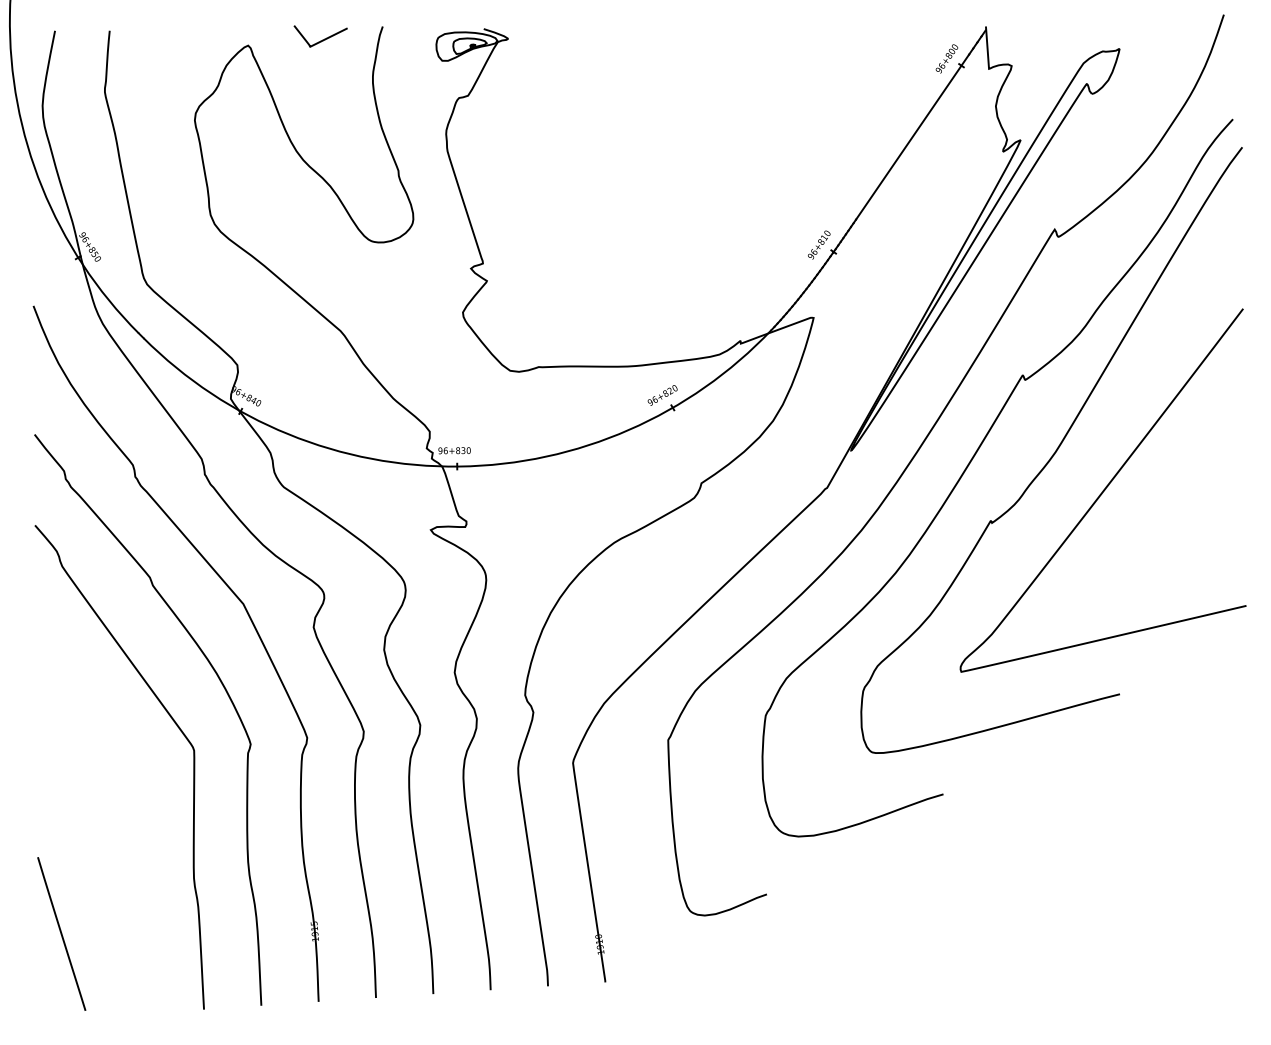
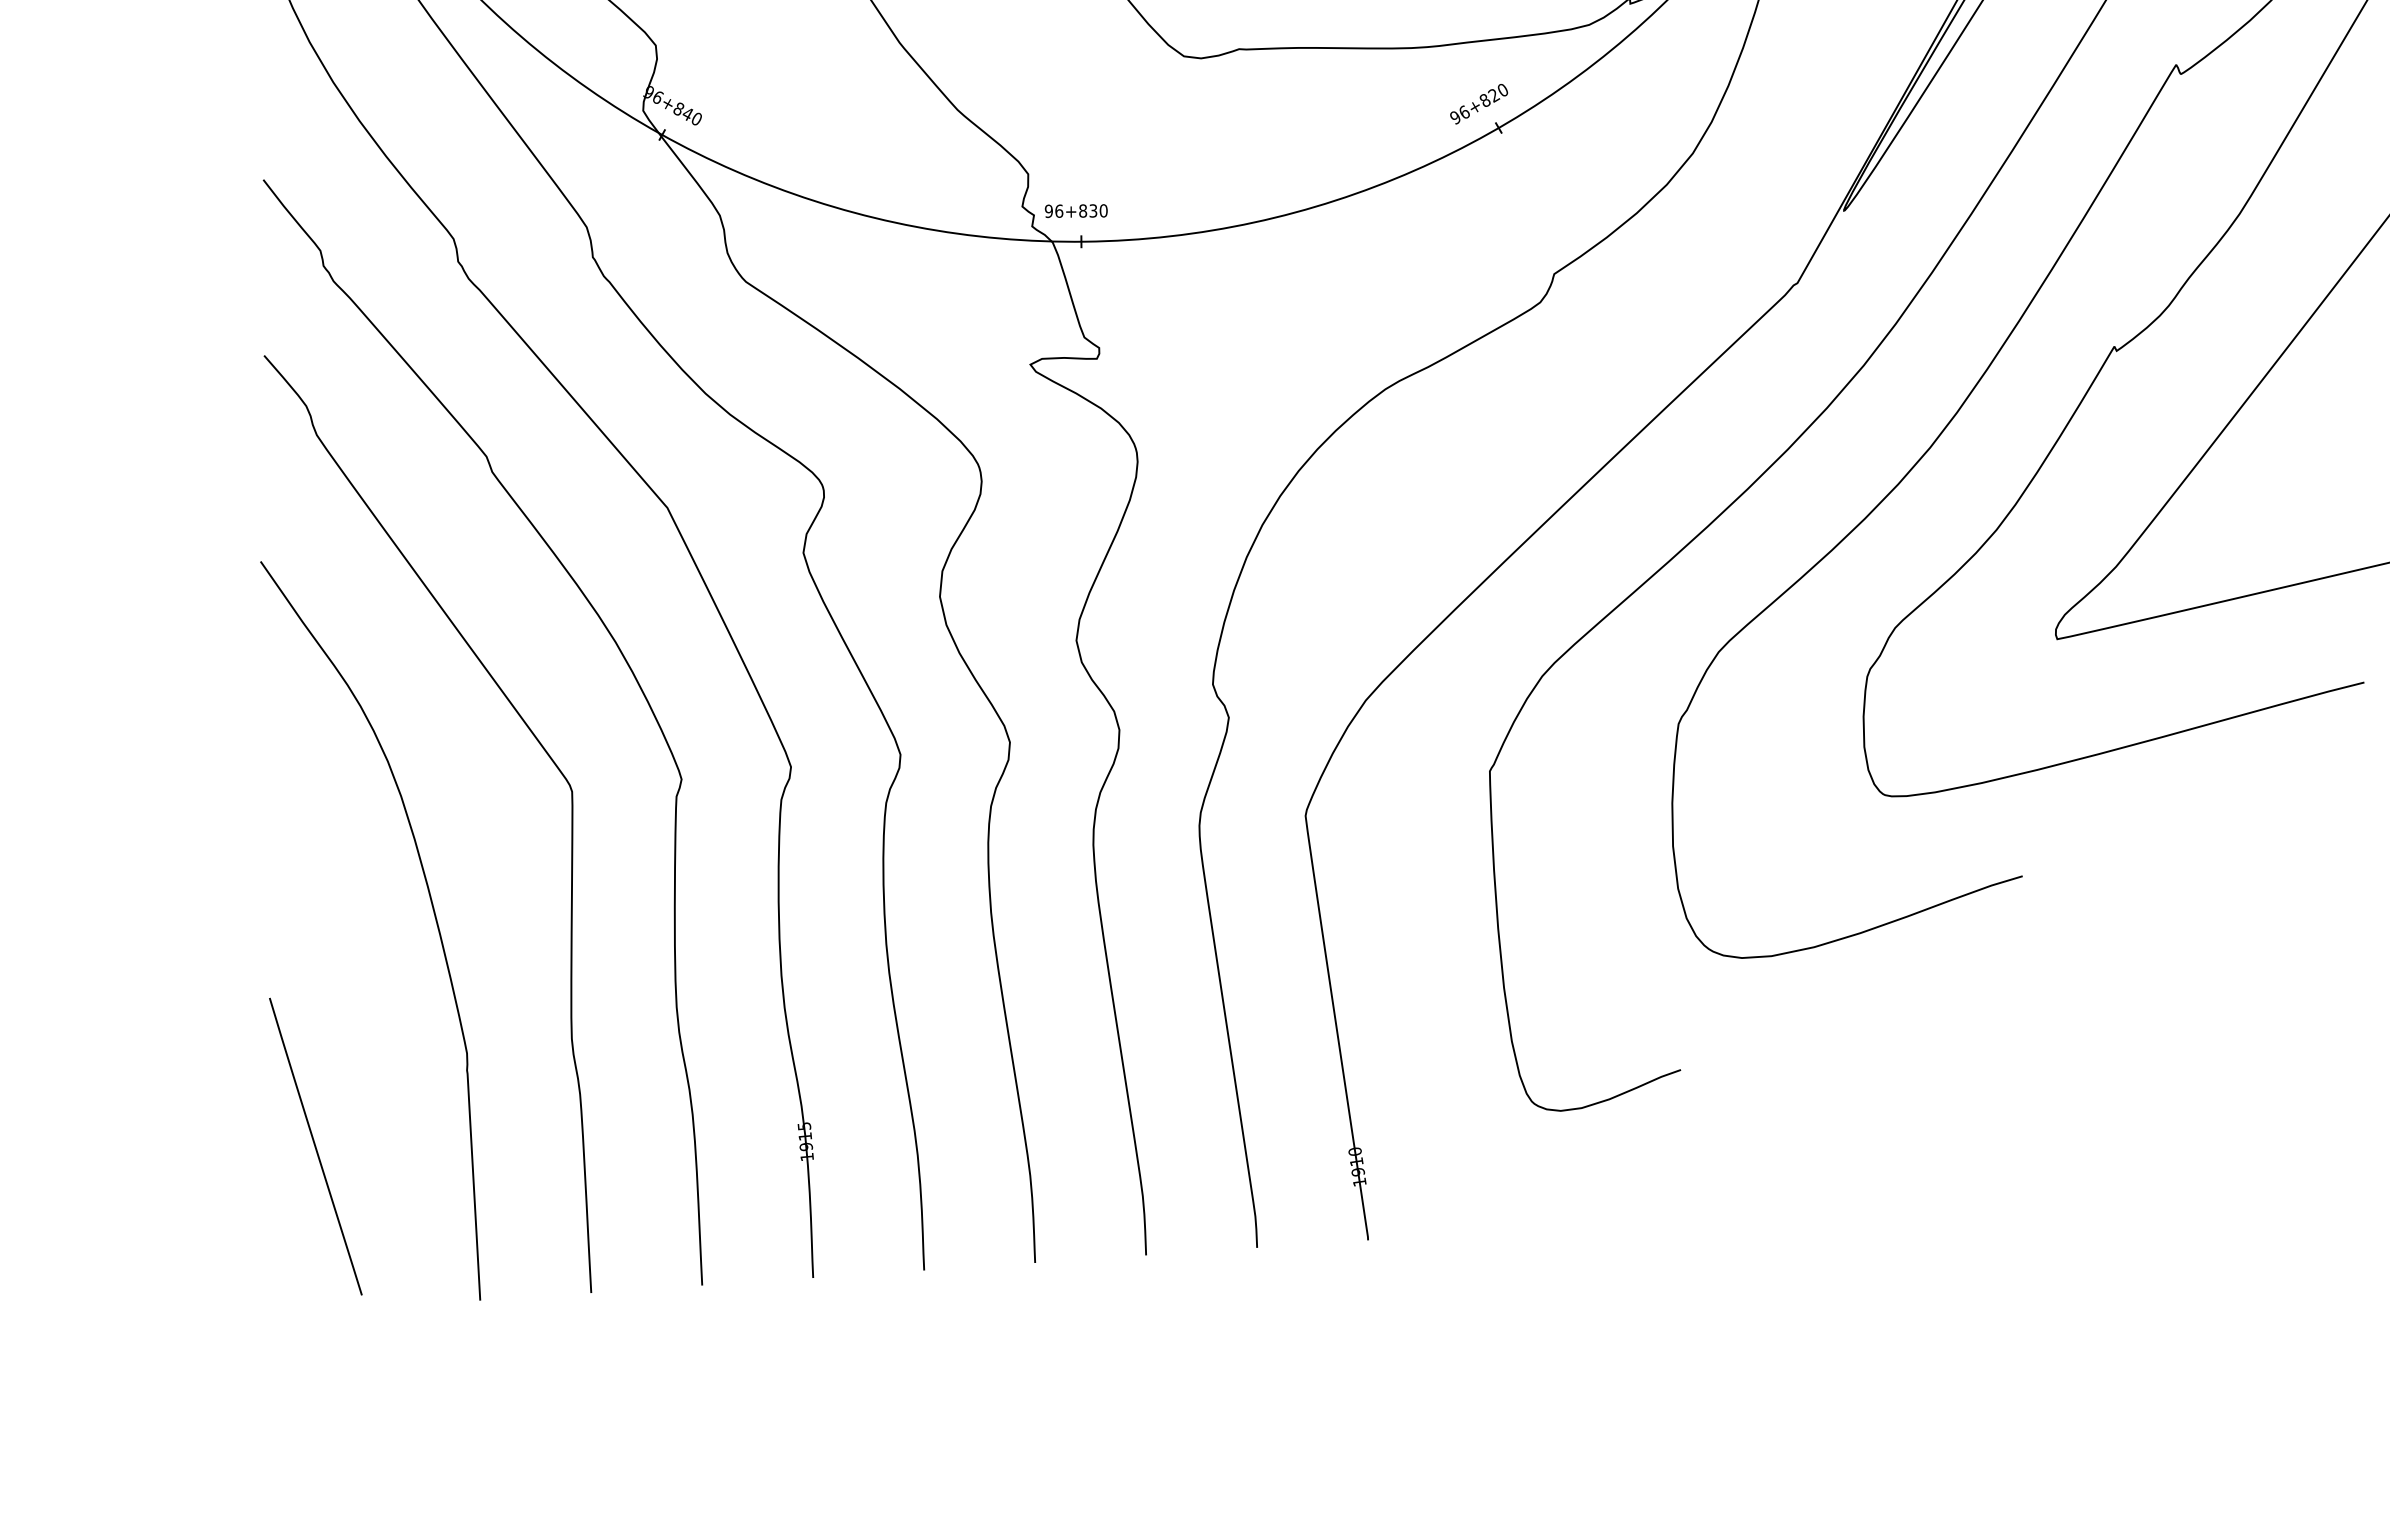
curve: (122, 815) -> (433, 917), added

